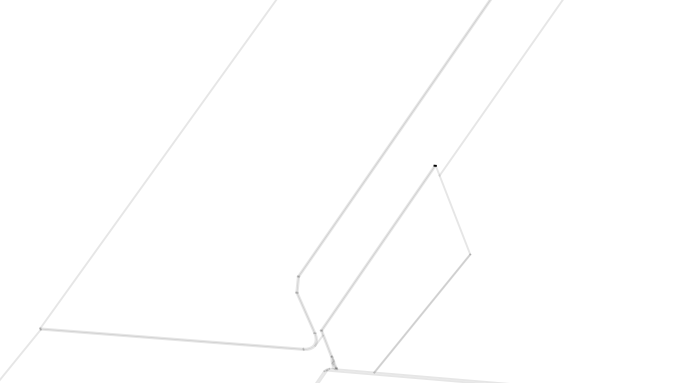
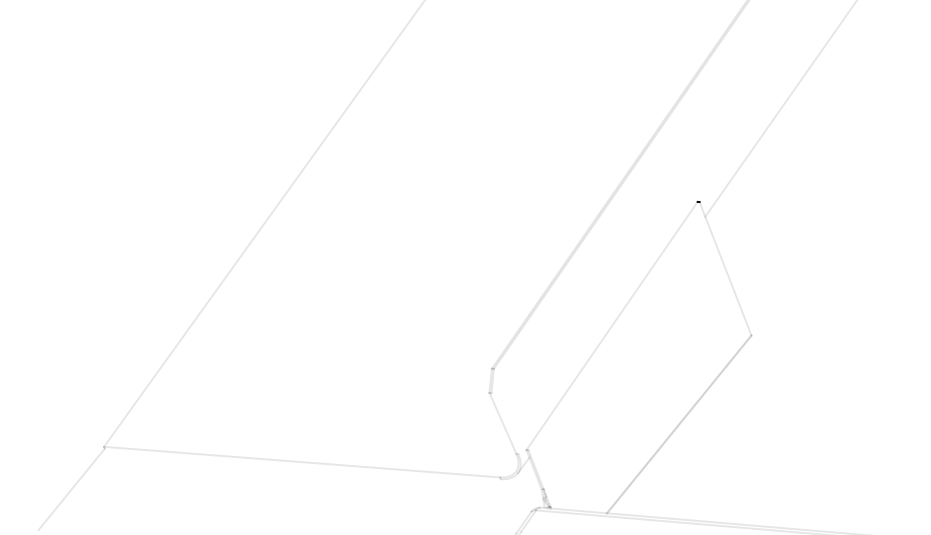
line: (378, 247) -> (613, 325), removed
line: (306, 312) -> (504, 422), removed
line: (171, 339) -> (301, 463), removed

